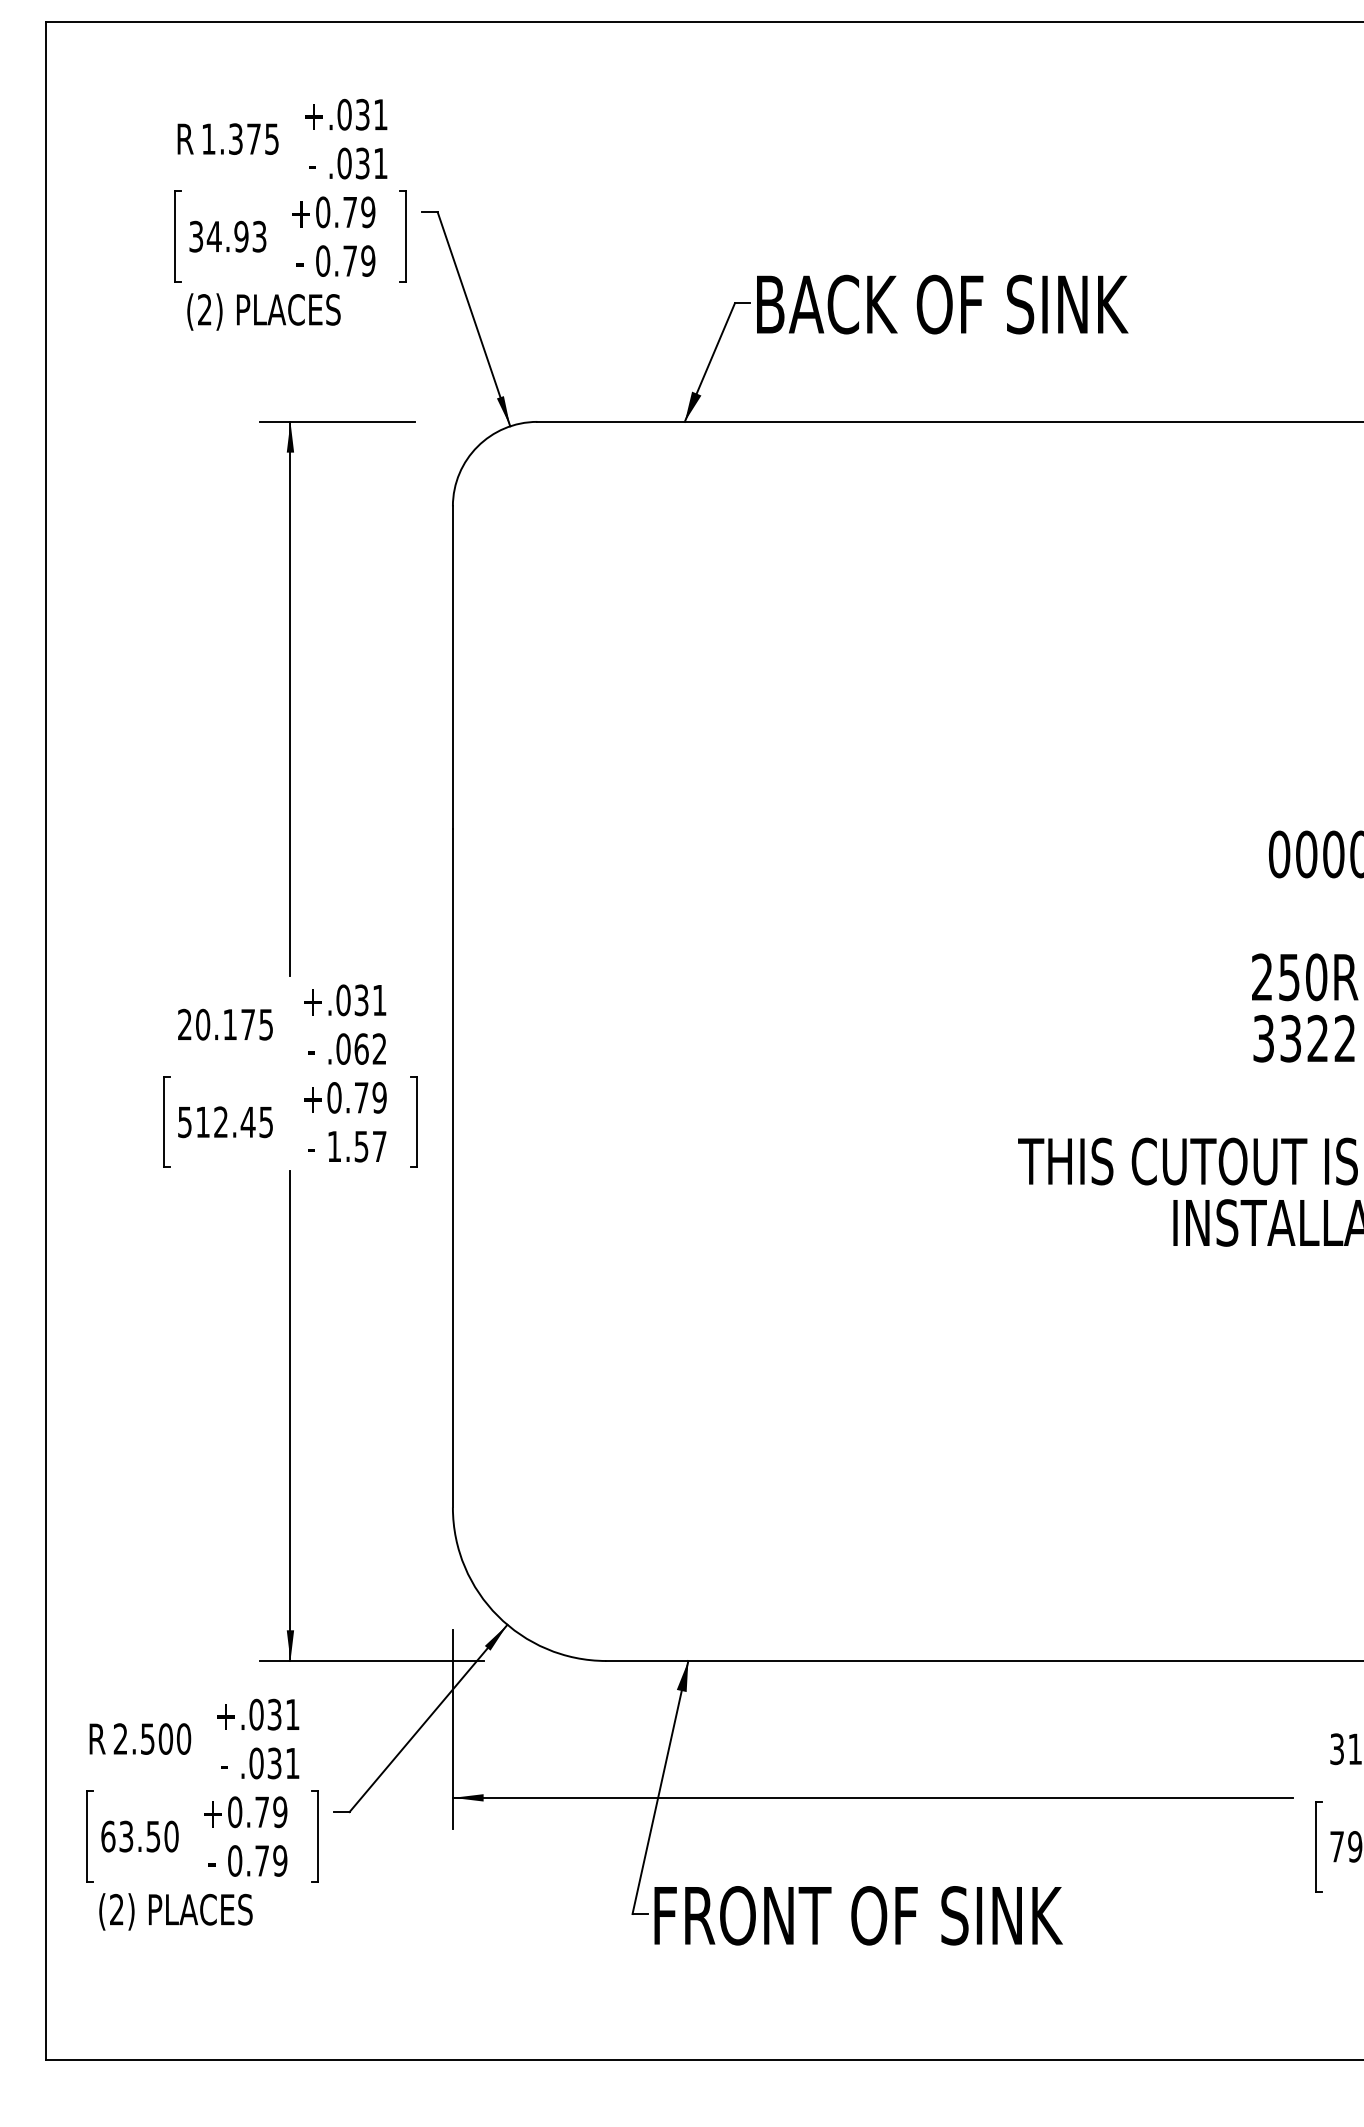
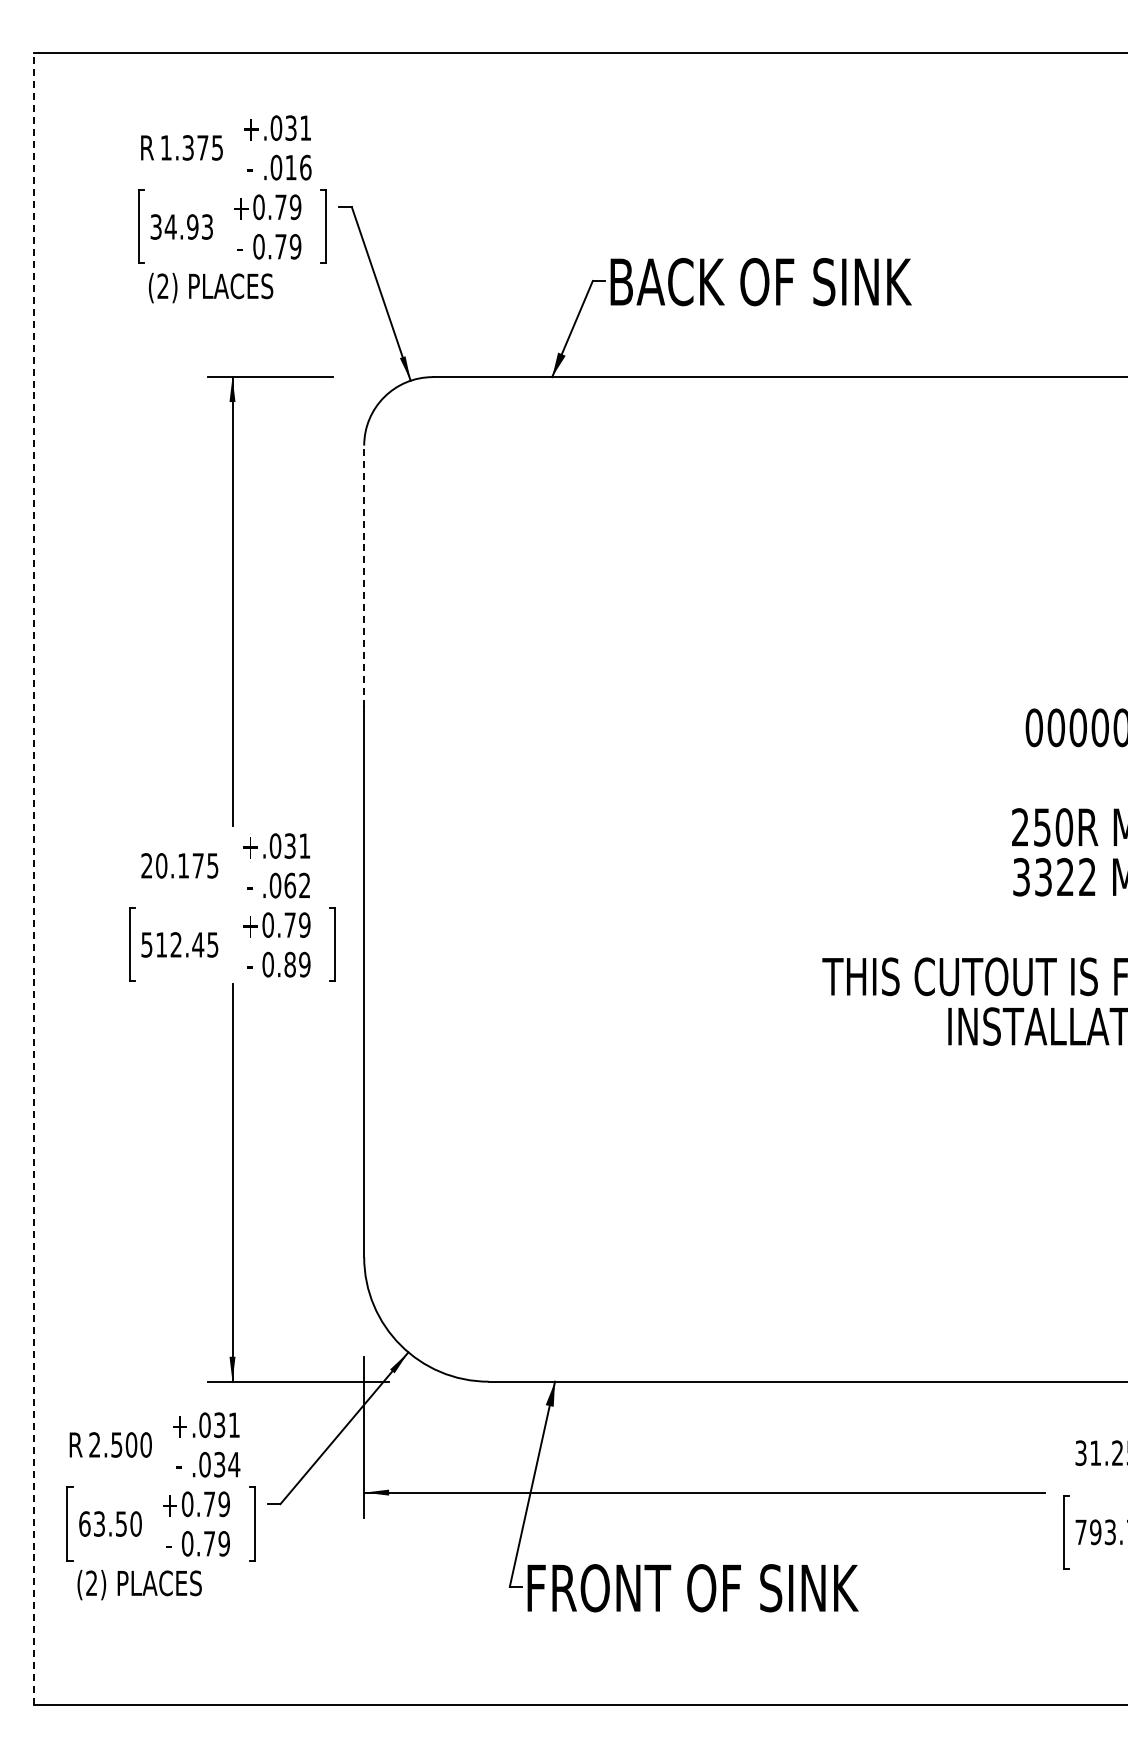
text: (371, 163) -> (298, 167), .031 -> .016
line: (453, 667) -> (364, 576), solid -> dashed
line: (44, 1040) -> (33, 878), solid -> dashed
text: (357, 1146) -> (286, 964), 1.57 -> 0.89
text: (292, 1763) -> (234, 1464), .031 -> .034

